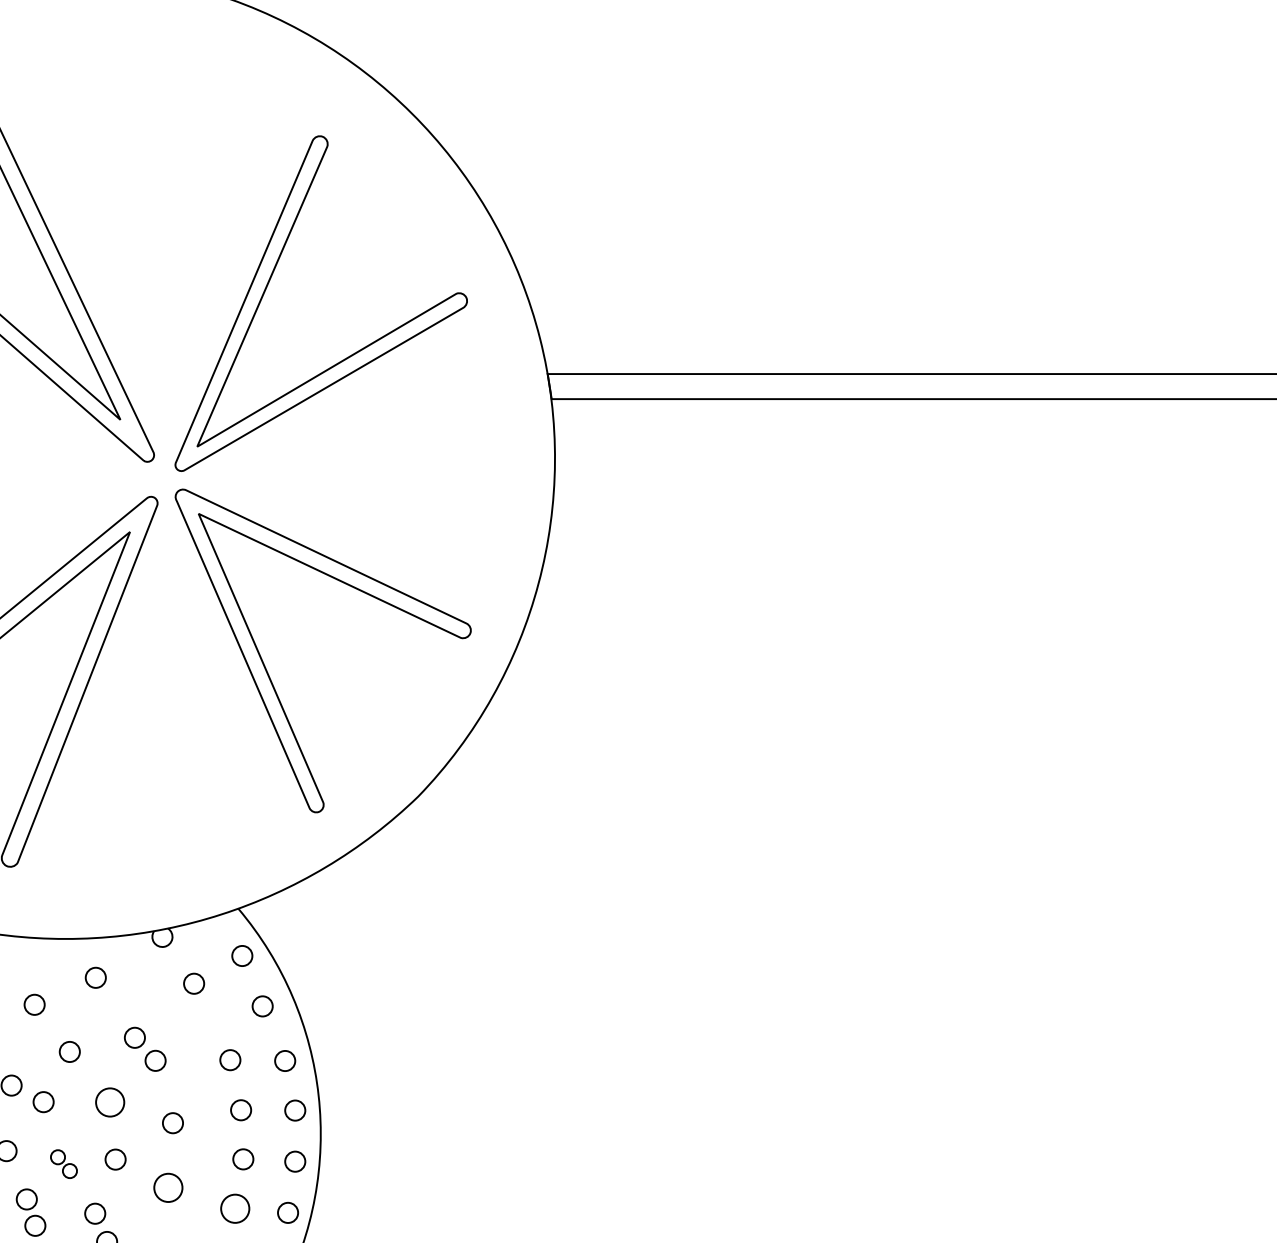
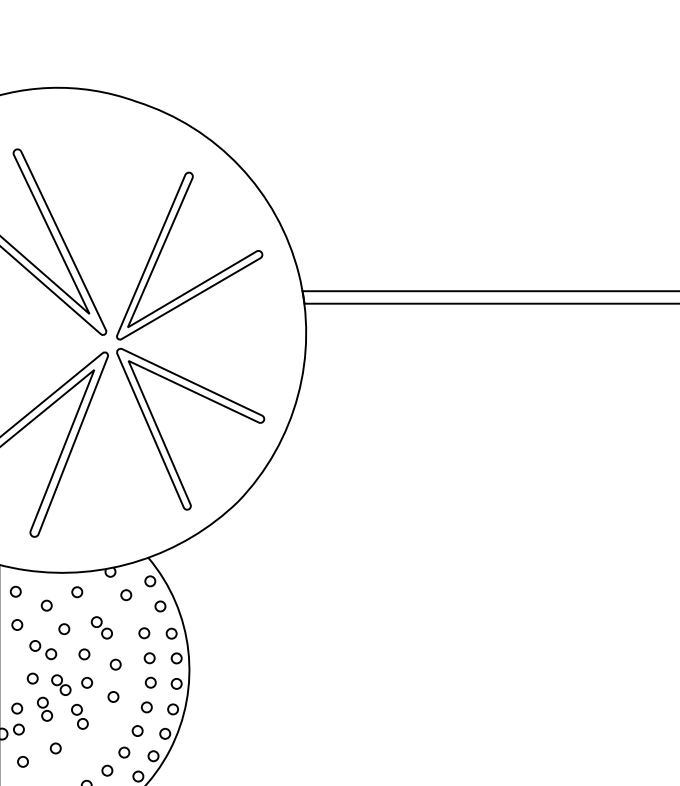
circle: (110, 1102) -> (84, 654), size x0.71
part: (64, 1162) -> (61, 684), size x1.43
circle: (168, 1186) -> (113, 696), size x0.71
circle: (234, 1209) -> (146, 707), size x0.71

